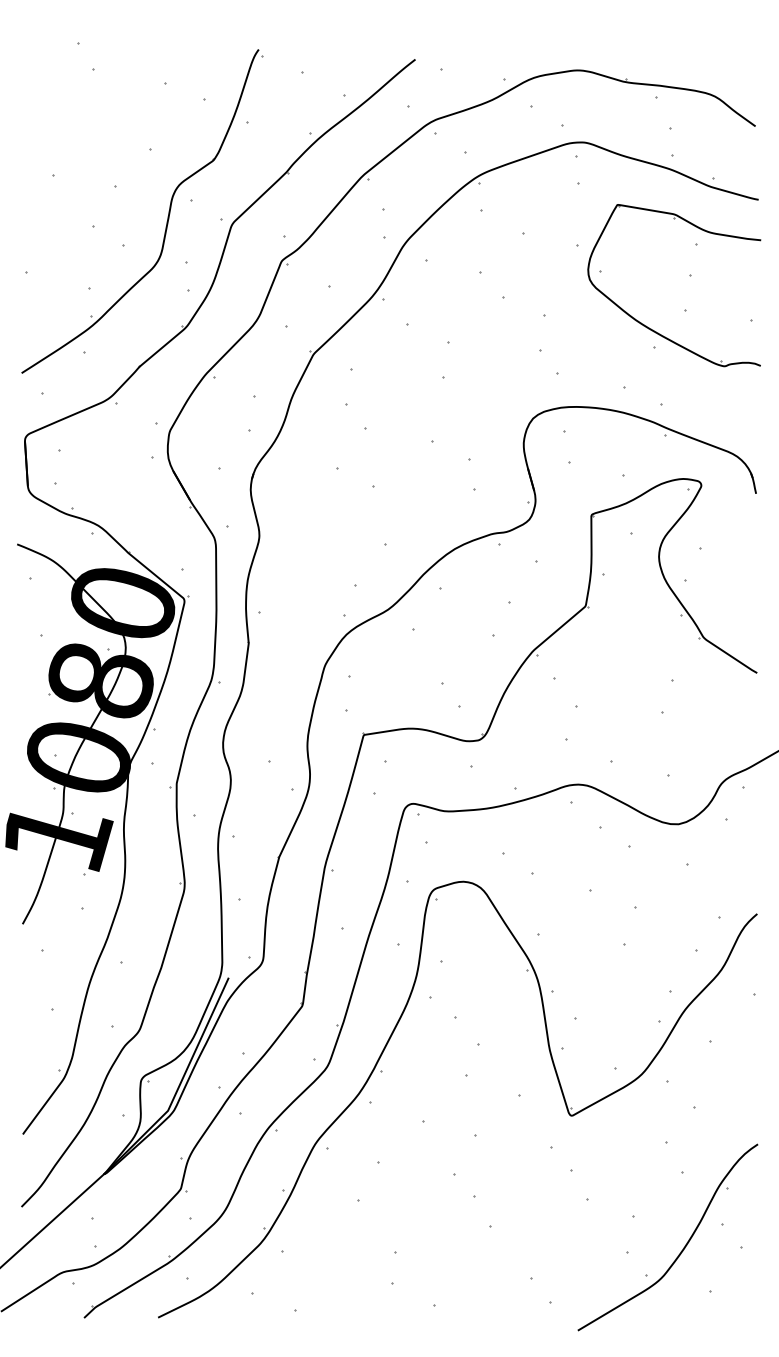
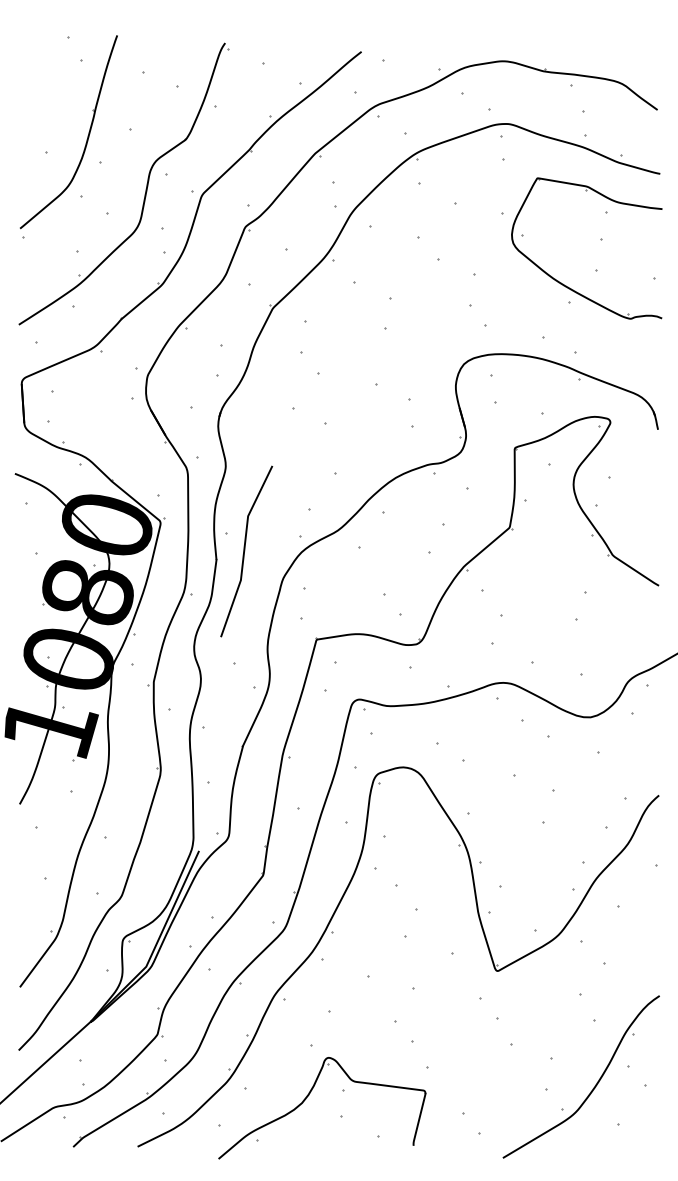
part: (100, 156) -> (87, 136), added
line: (281, 633) -> (245, 551), added
part: (352, 1262) -> (306, 1098), added

